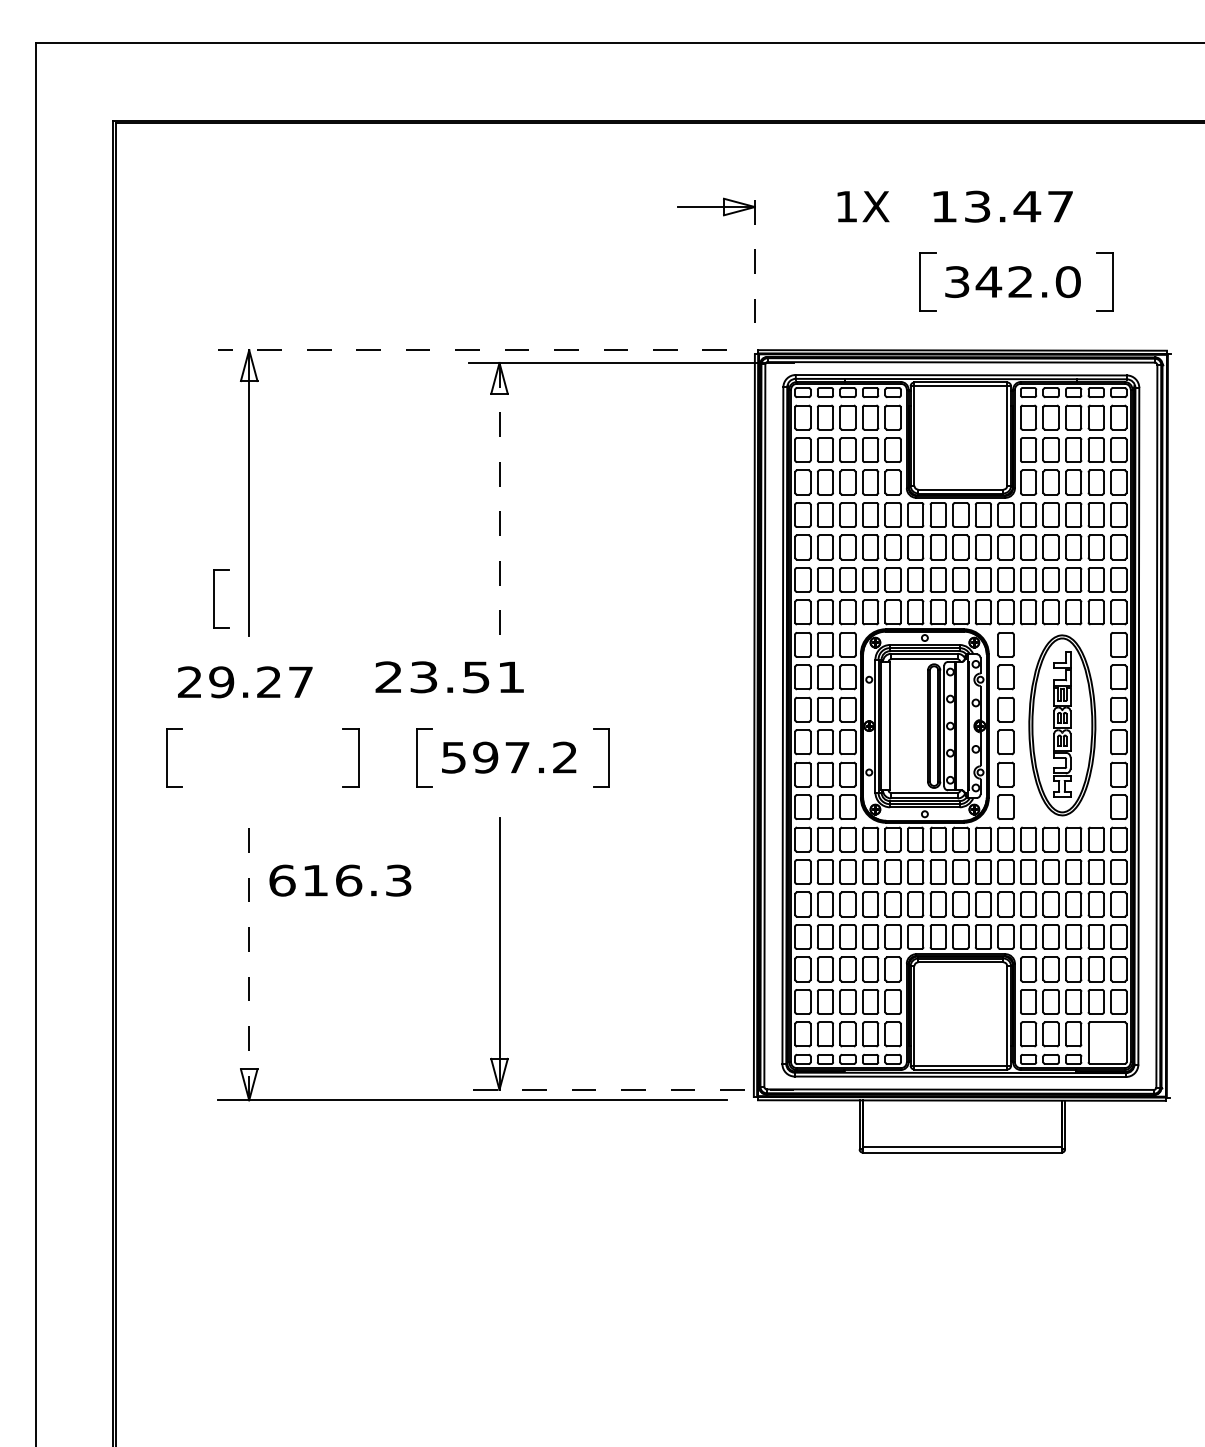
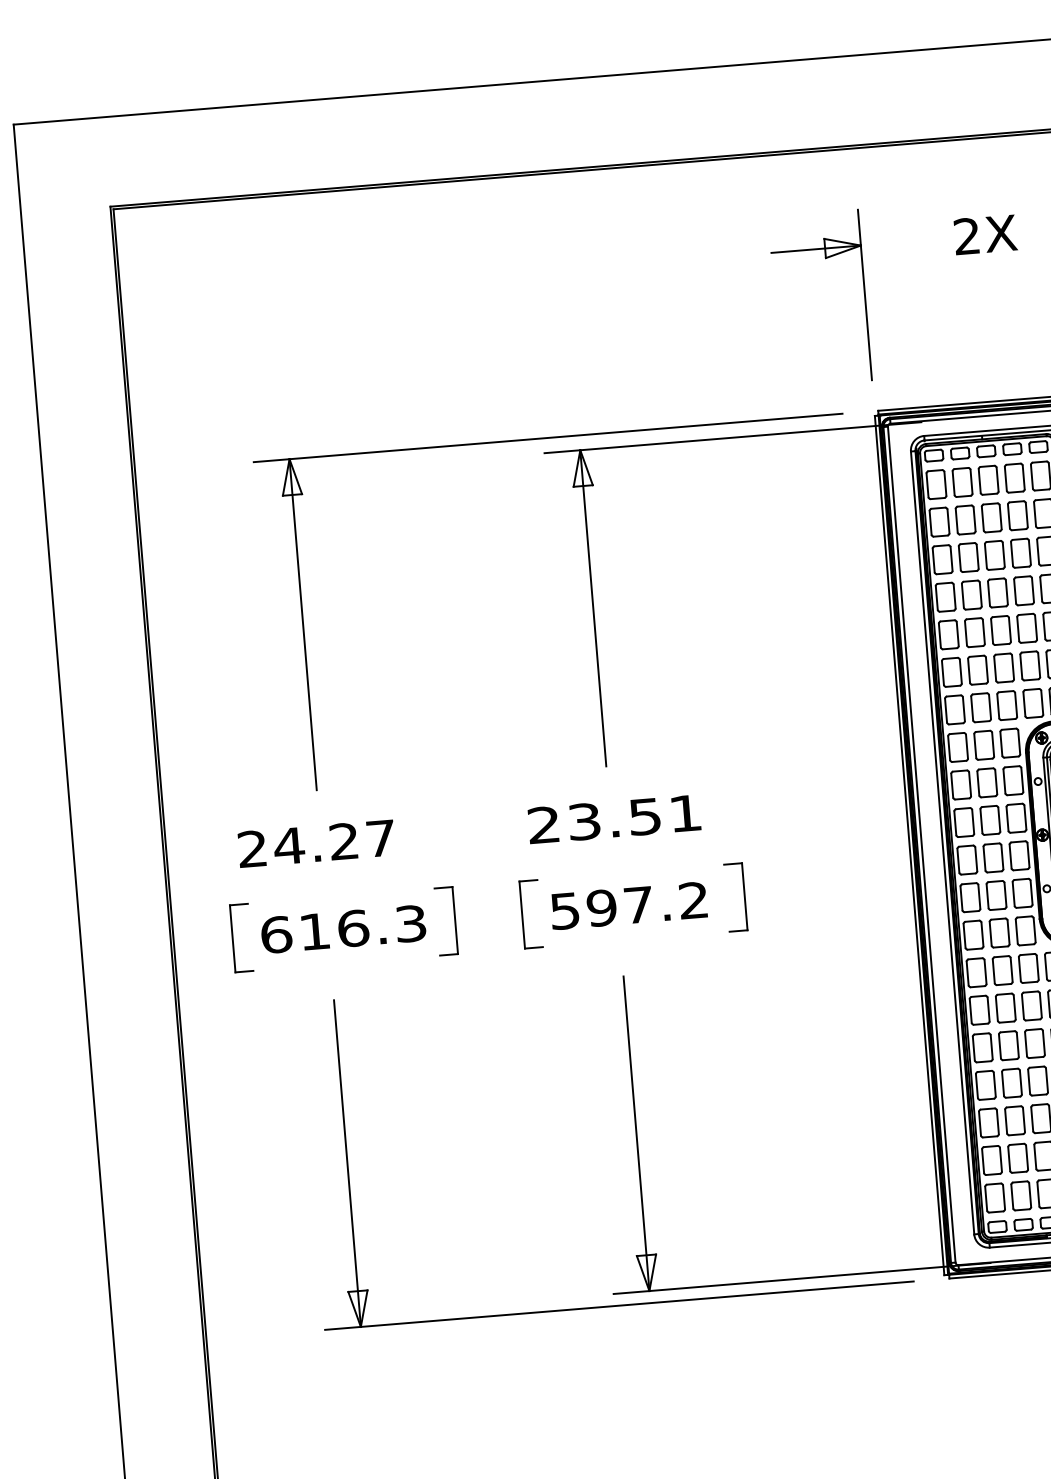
text: (846, 206) -> (966, 236), 1X -> 2X
line: (754, 249) -> (864, 294), dashed -> solid
line: (472, 350) -> (547, 438), dashed -> solid
line: (499, 499) -> (593, 608), dashed -> solid
part: (214, 598) -> (272, 749), removed
text: (449, 677) -> (614, 819), moved
text: (221, 682) -> (289, 846), 29.27 -> 24.27
text: (340, 880) -> (343, 929), moved
line: (249, 958) -> (347, 1162), dashed -> solid
line: (631, 1089) -> (802, 1278), dashed -> solid

